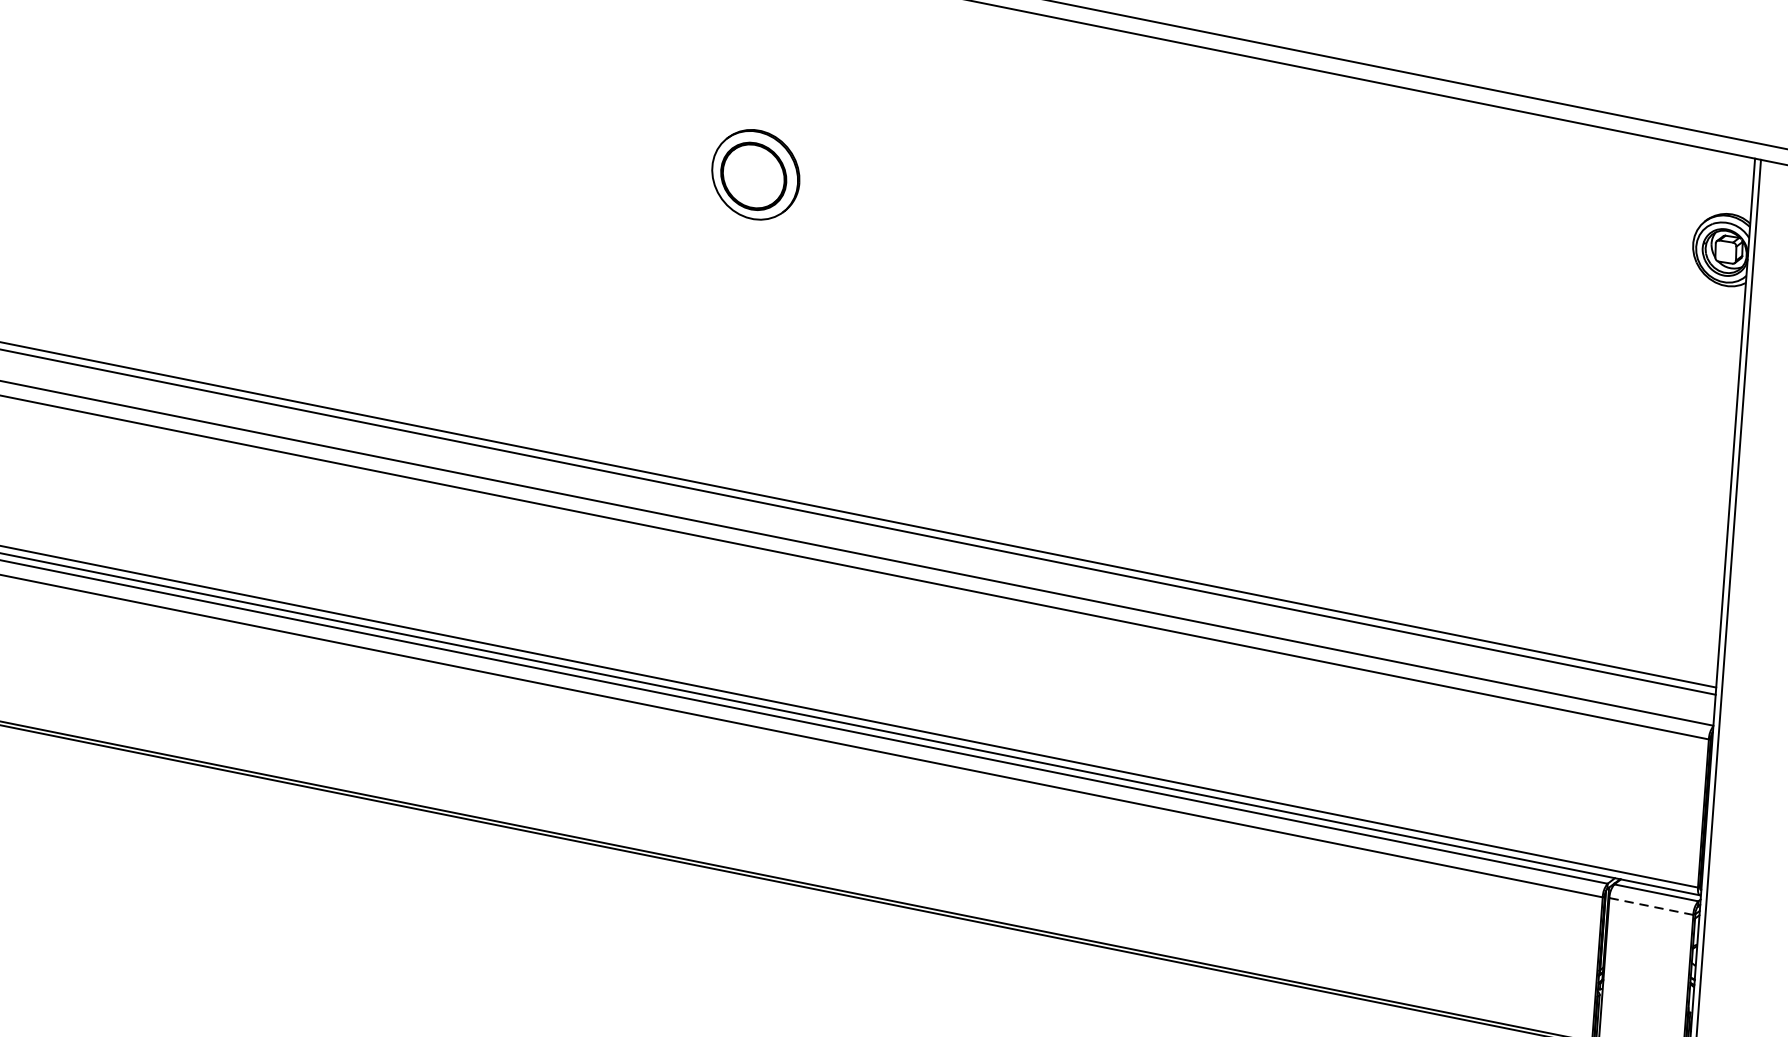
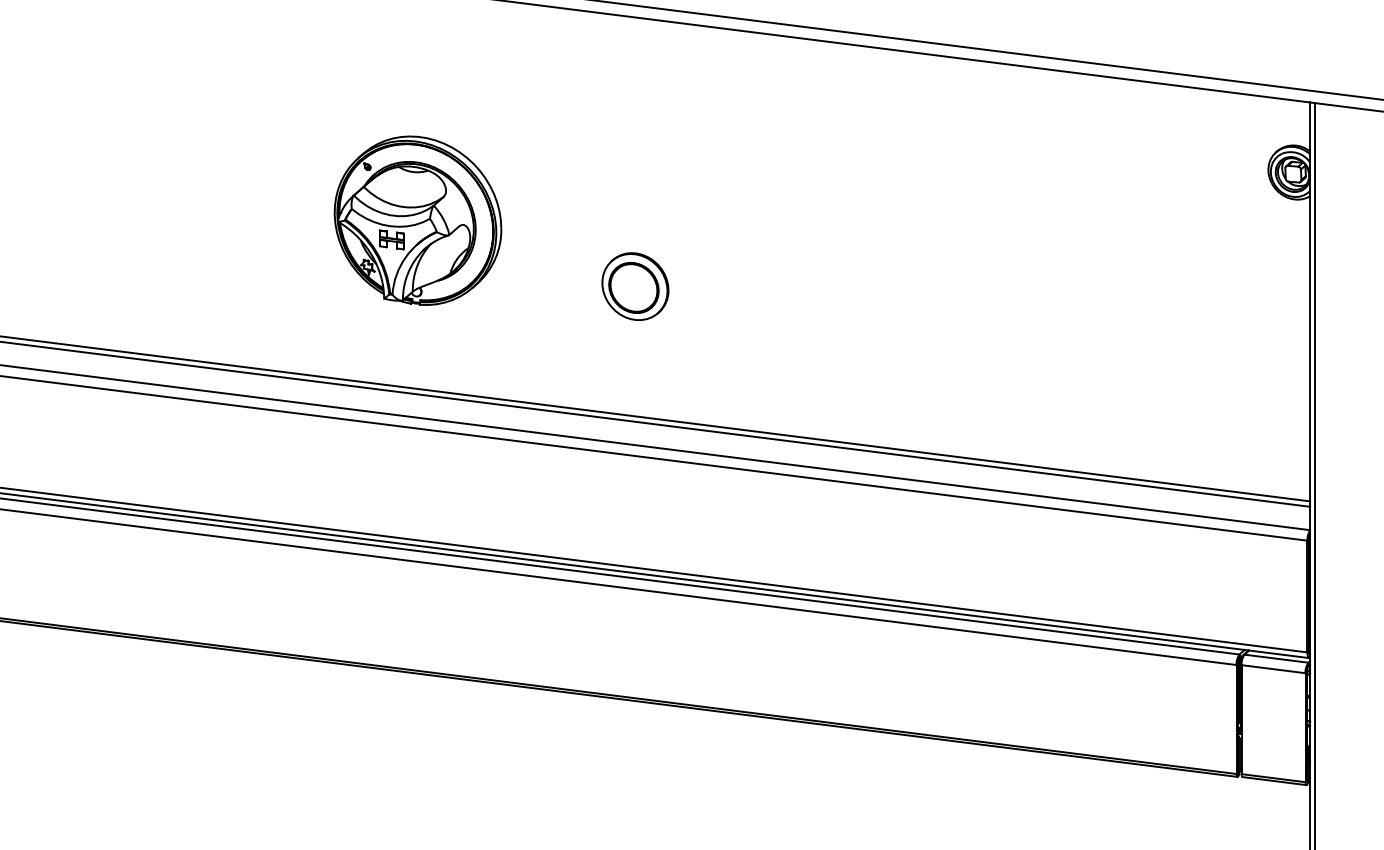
part: (755, 174) -> (635, 286), moved
part: (560, 228) -> (417, 220), added
line: (1651, 906) -> (1273, 669), dashed -> solid

